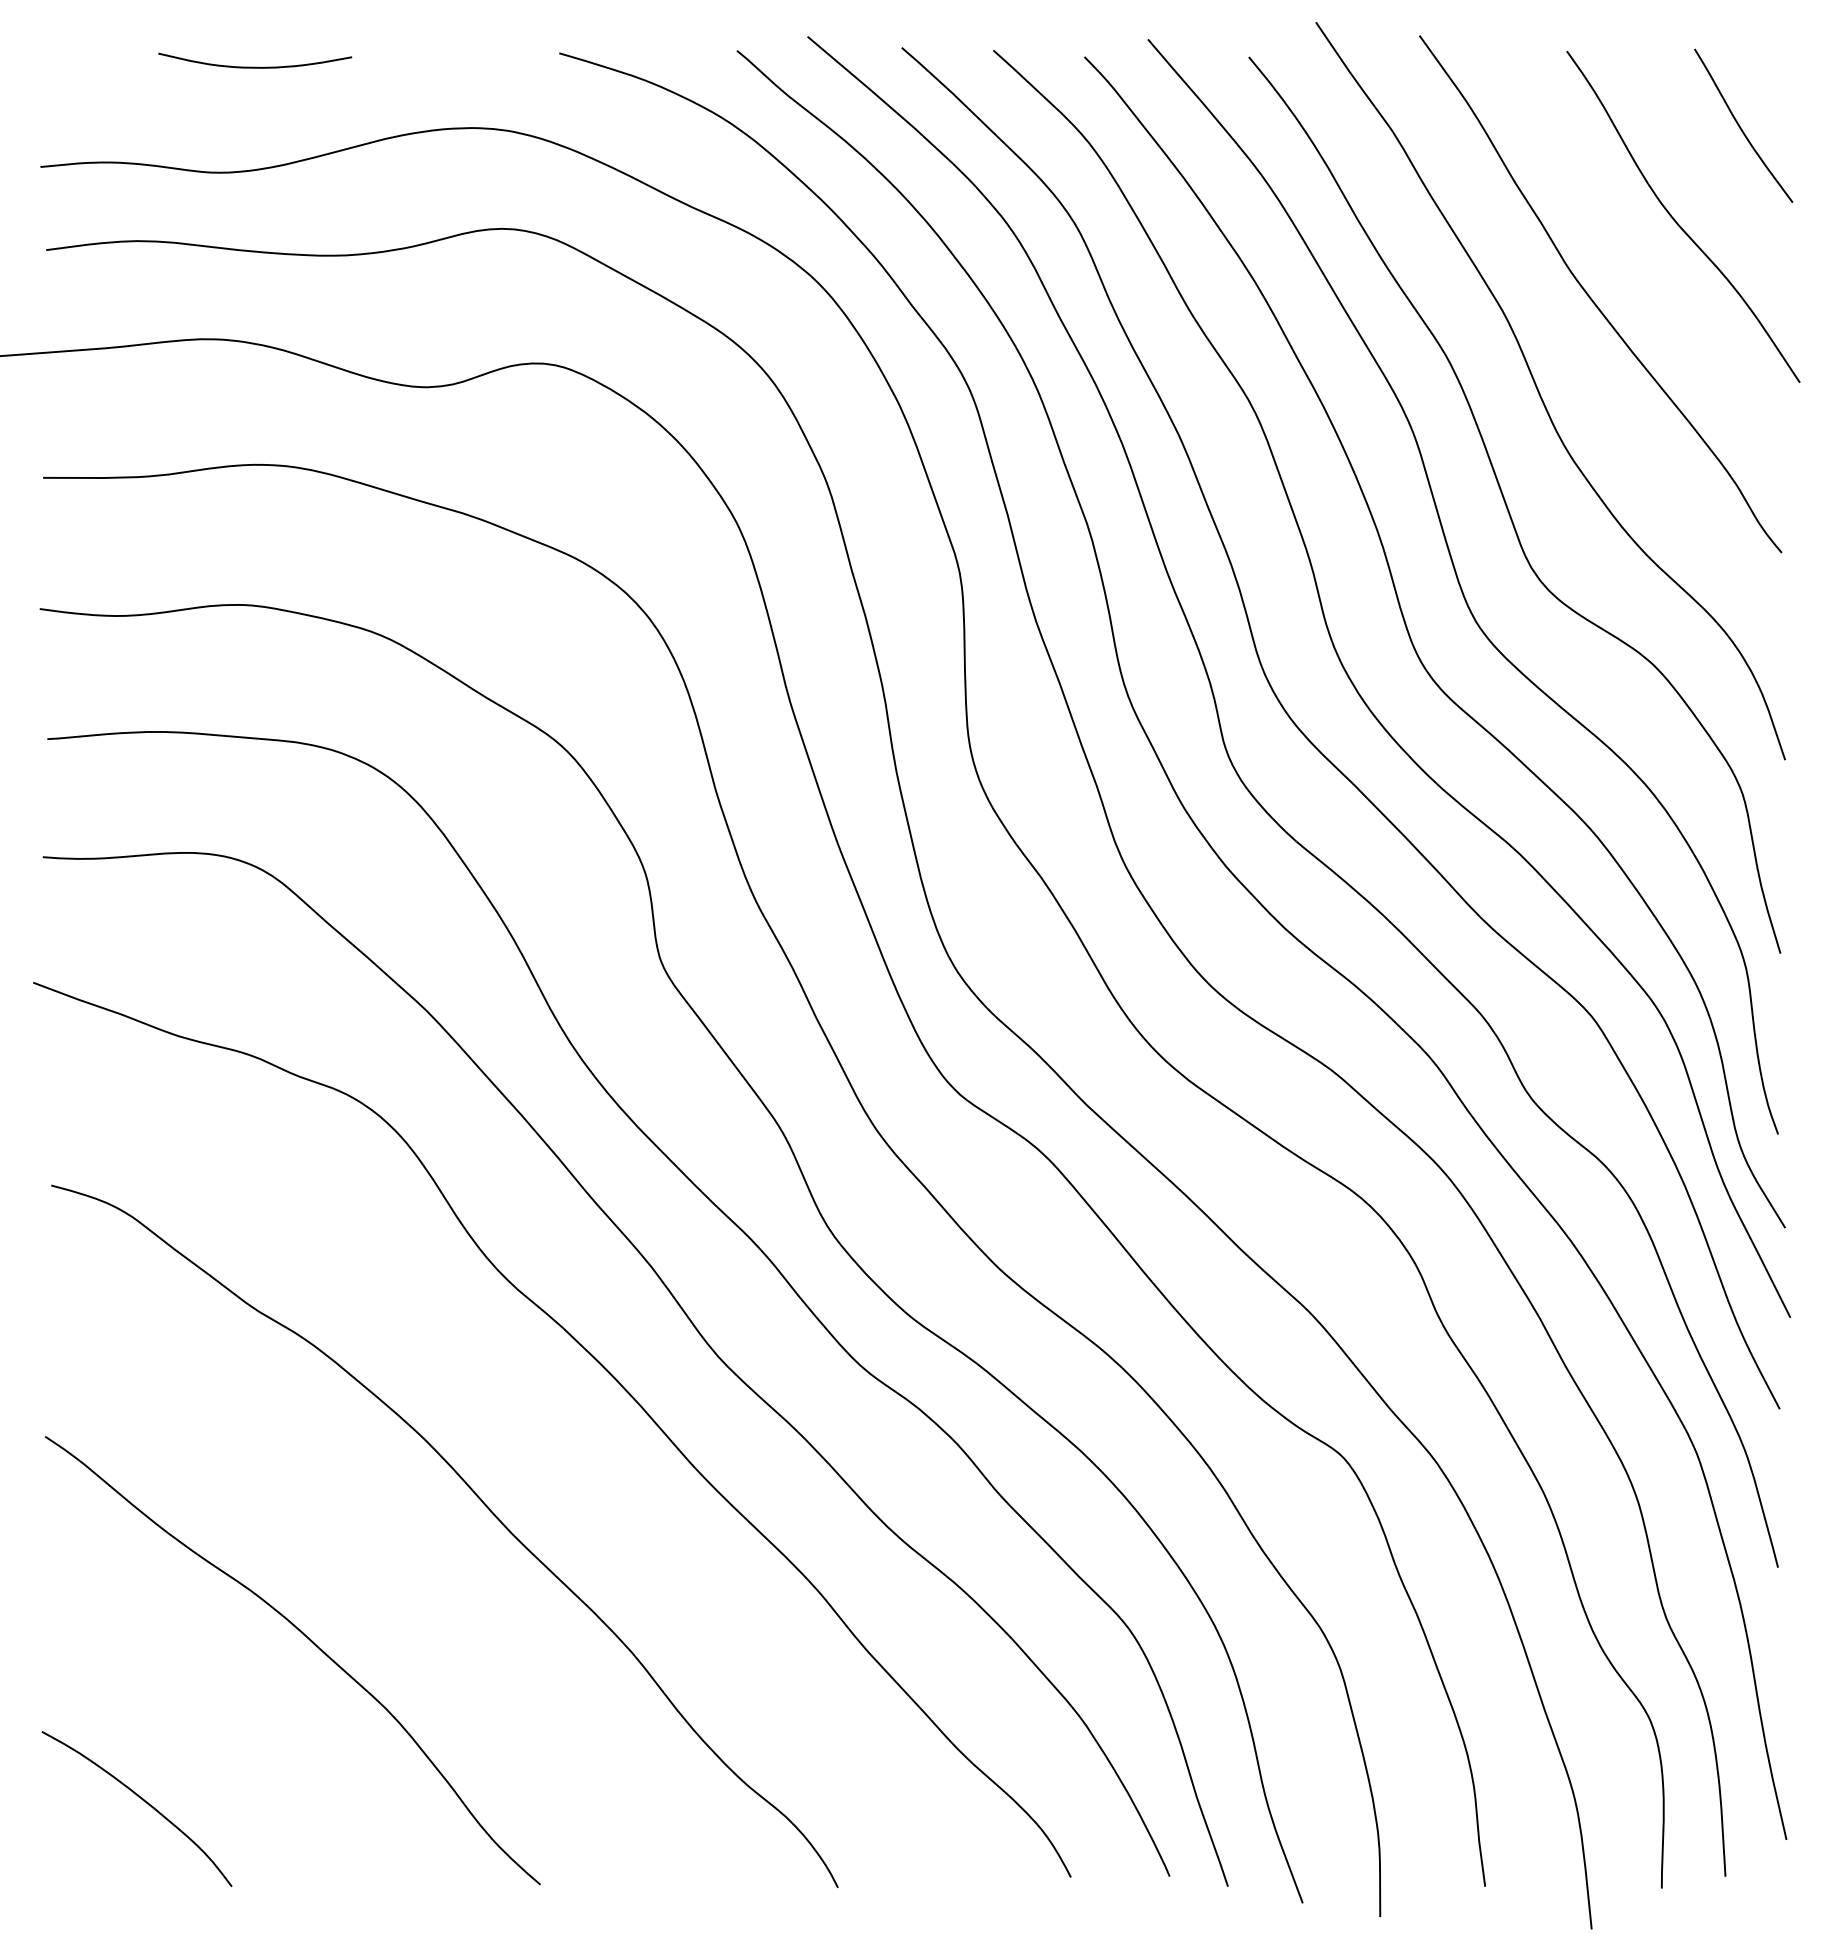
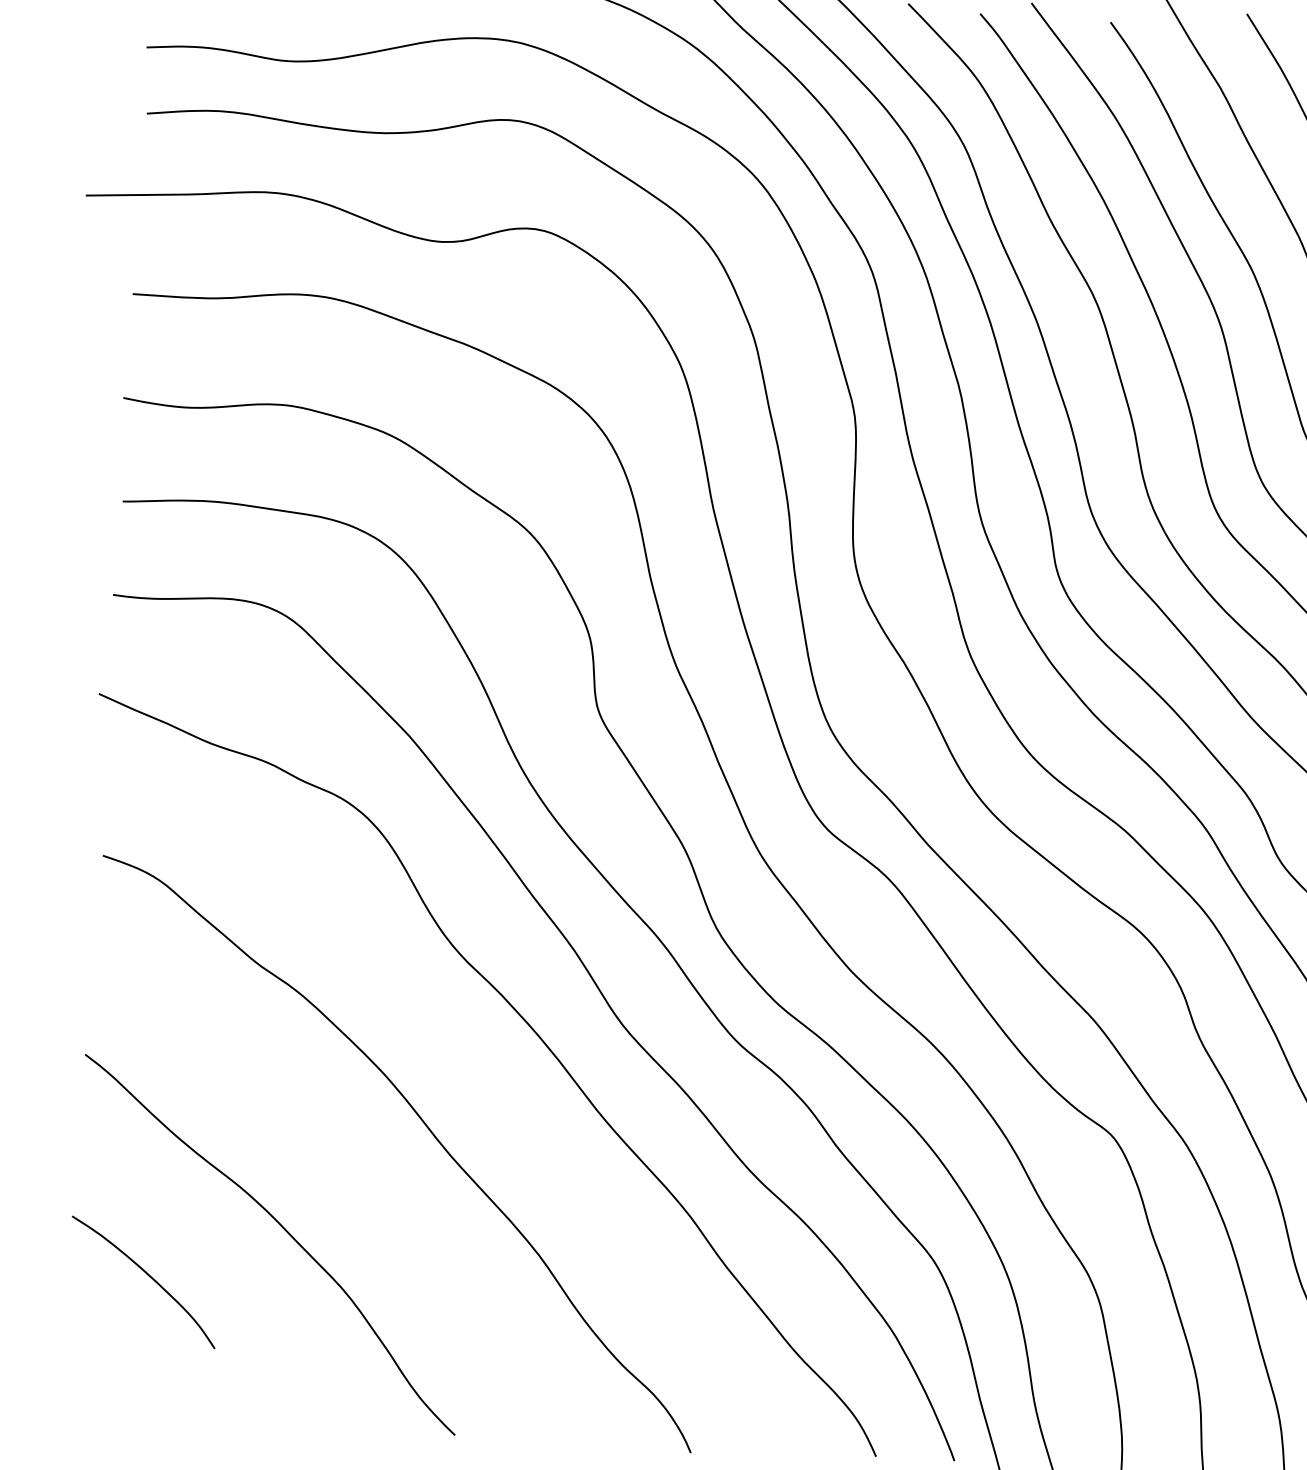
curve: (143, 1801) -> (149, 1276), moved

